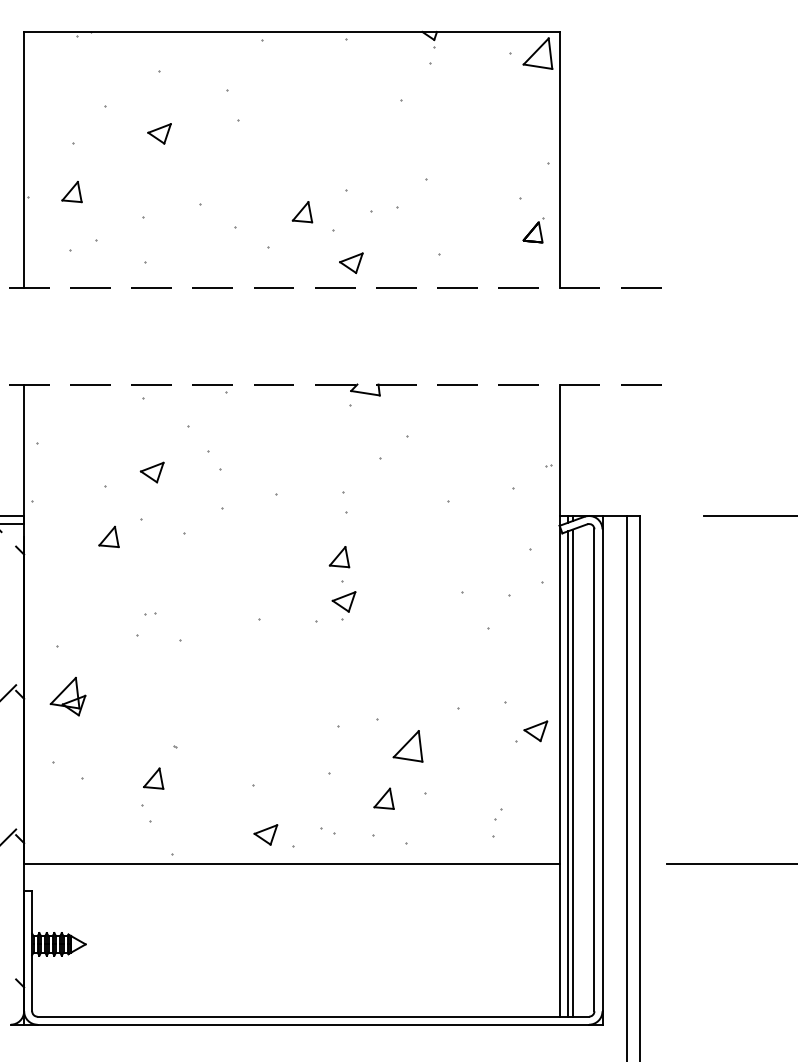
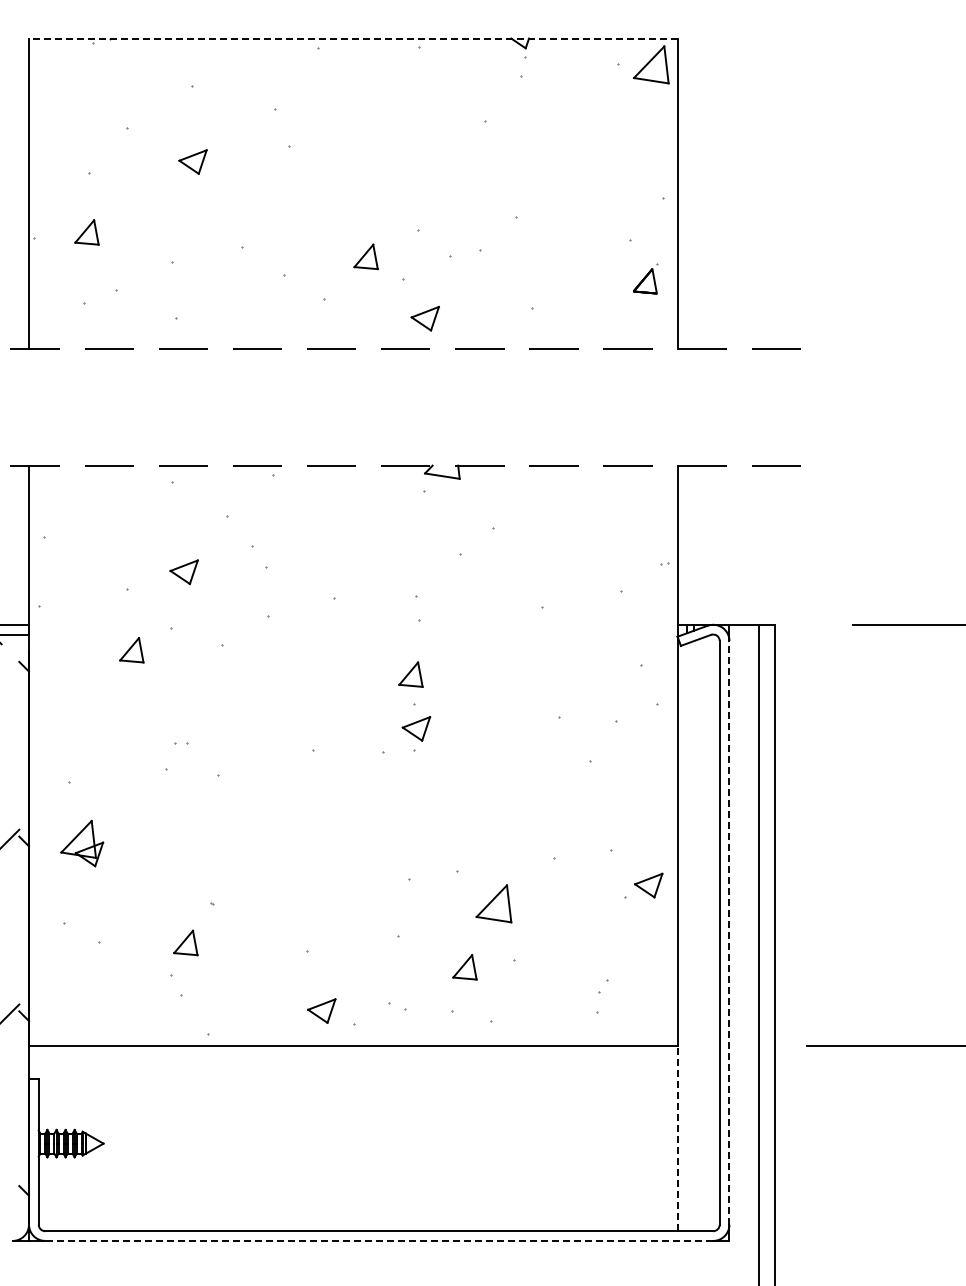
line: (291, 31) -> (352, 38), solid -> dashed
line: (602, 770) -> (729, 932), solid -> dashed
line: (572, 773) -> (693, 936), removed
line: (567, 774) -> (687, 937), removed
line: (559, 940) -> (677, 1138), solid -> dashed
line: (312, 1024) -> (378, 1240), solid -> dashed

